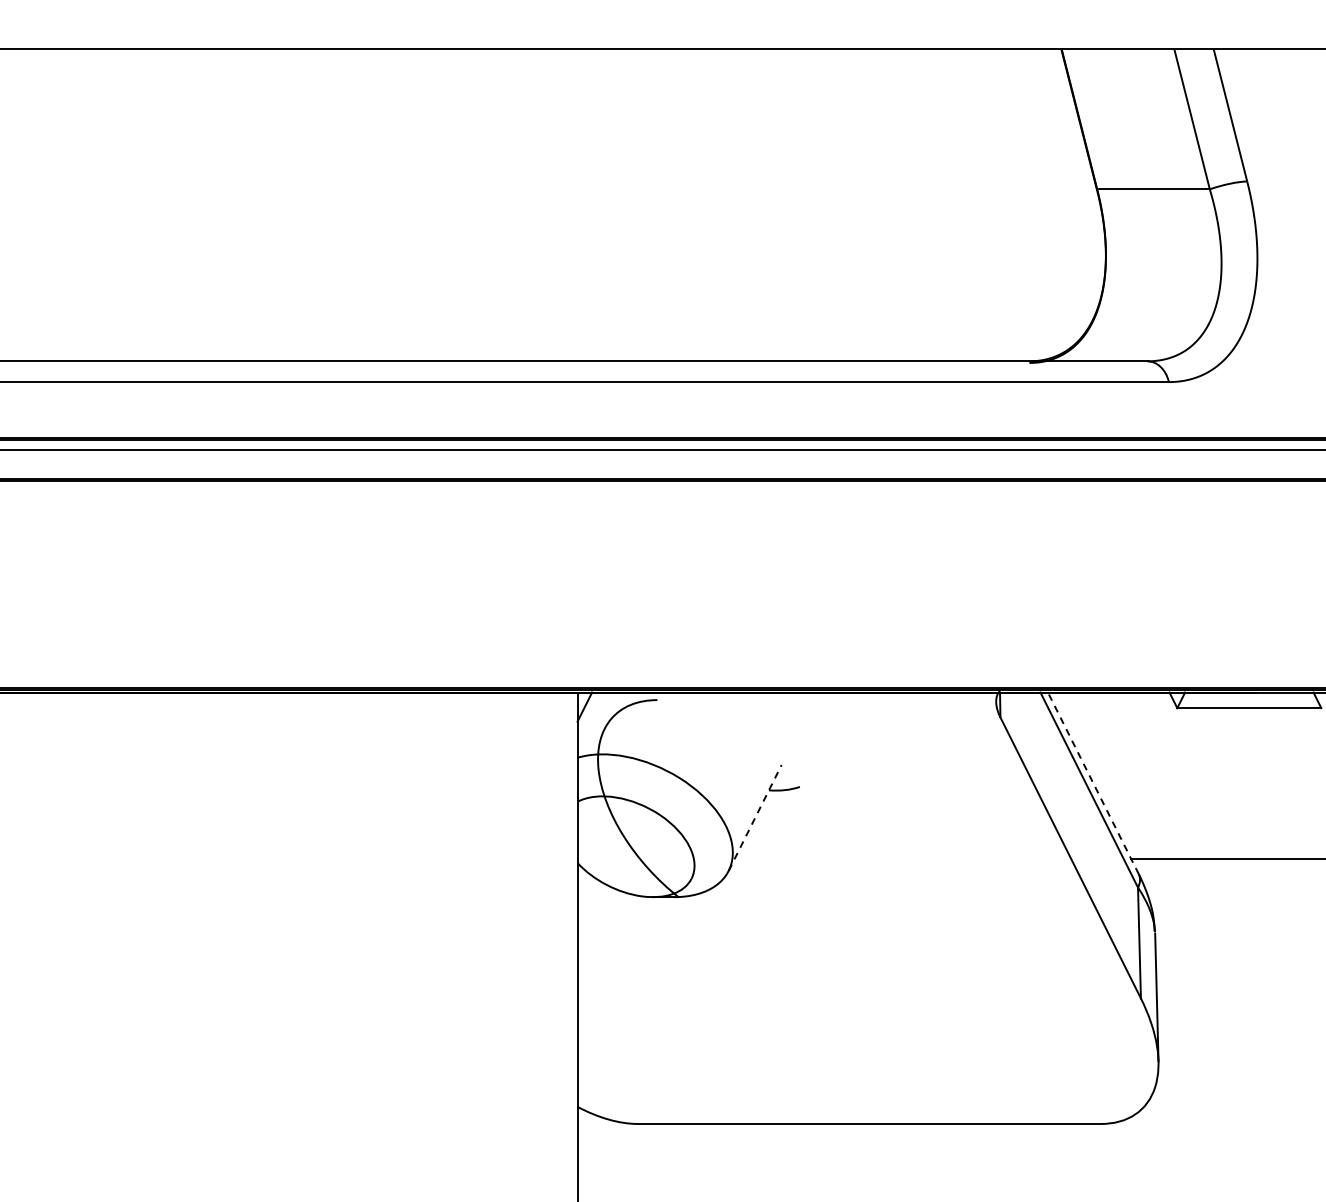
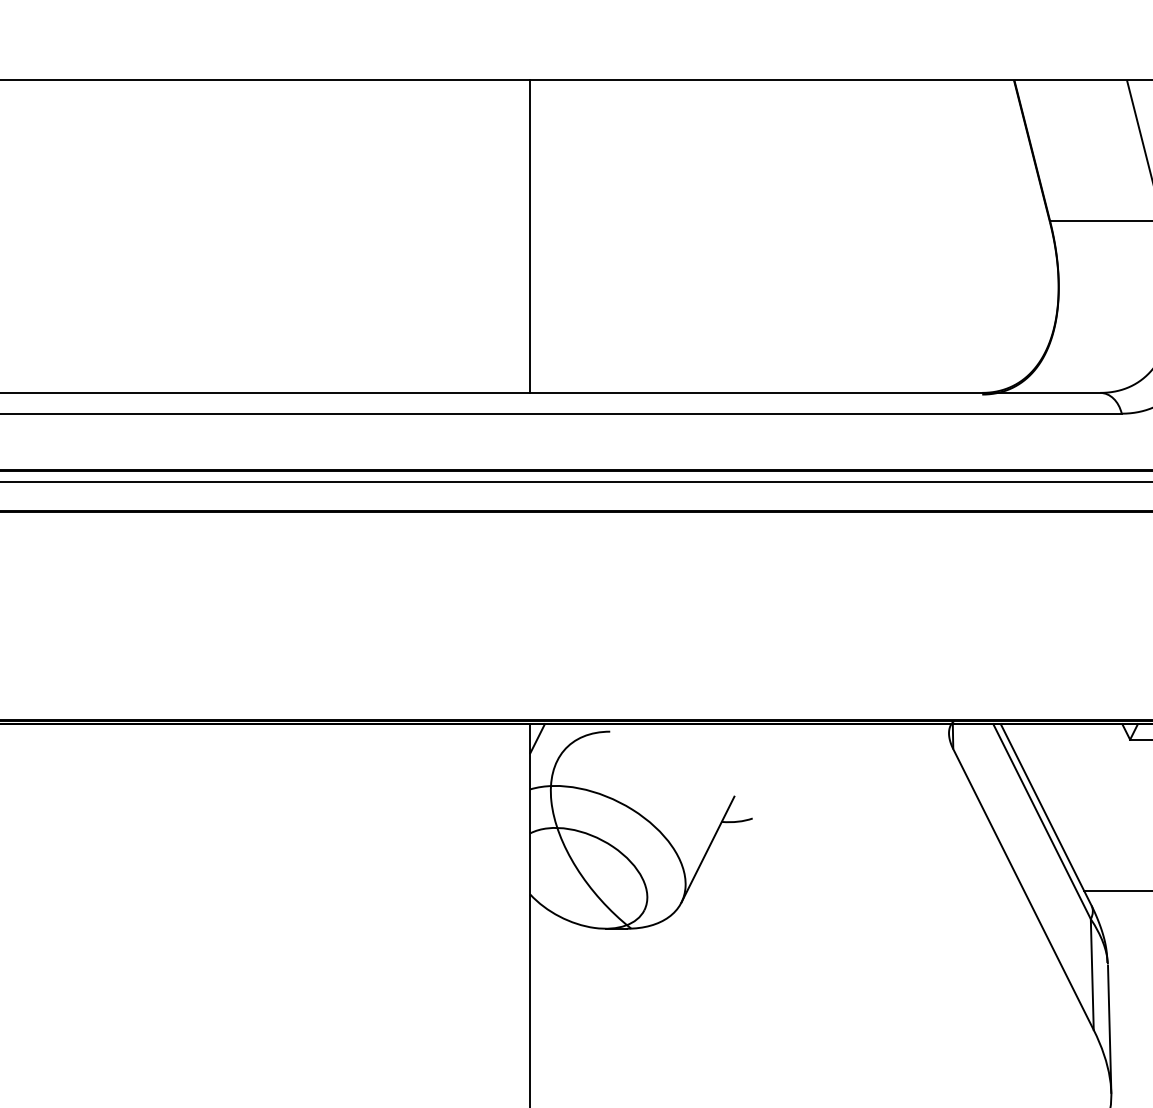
line: (577, 204) -> (530, 236), added
line: (1093, 783) -> (1046, 815), dashed -> solid
line: (755, 817) -> (708, 849), dashed -> solid

